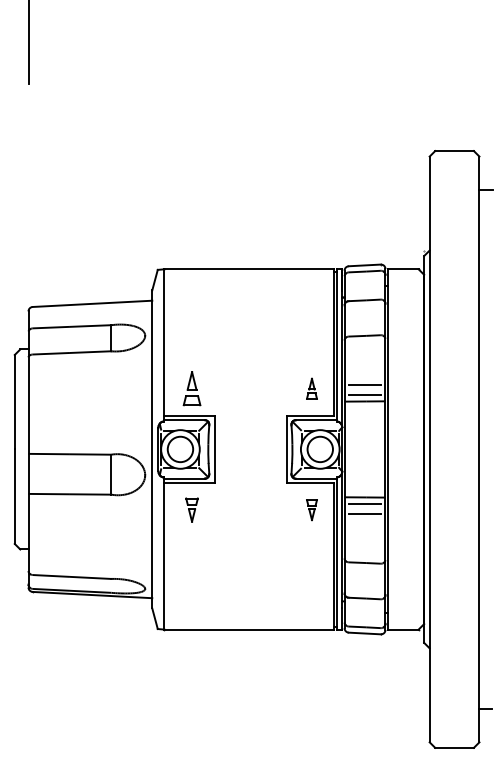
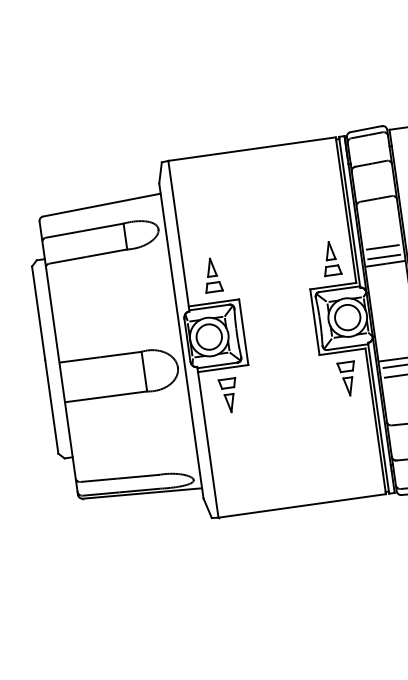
part: (311, 388) -> (330, 258), size x1.67
part: (191, 509) -> (228, 394), size x1.43
part: (311, 509) -> (347, 378), size x1.67

